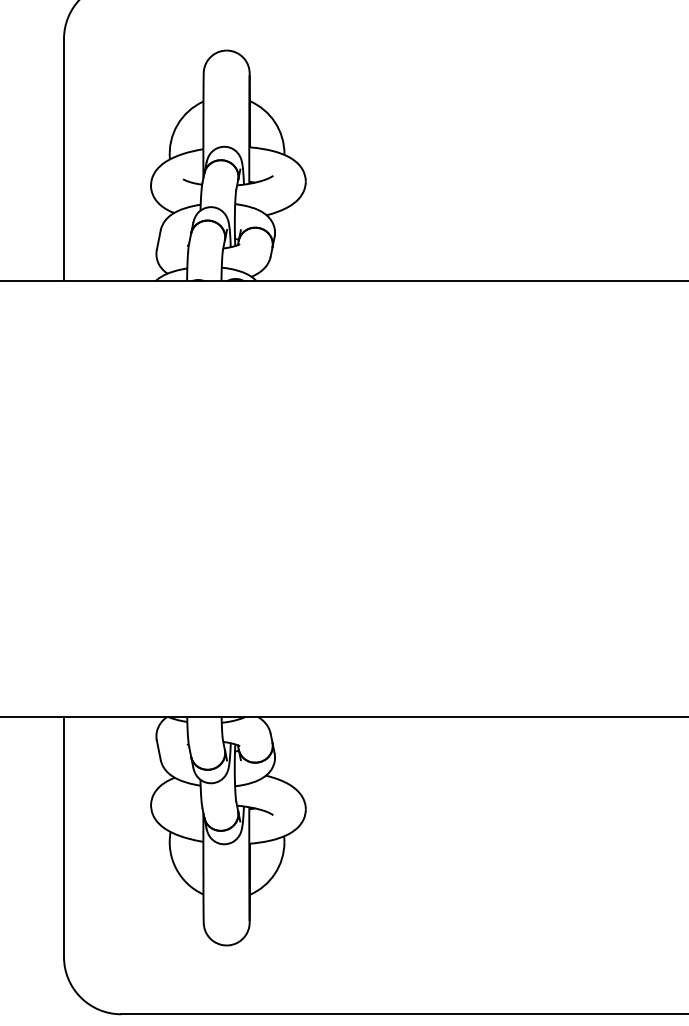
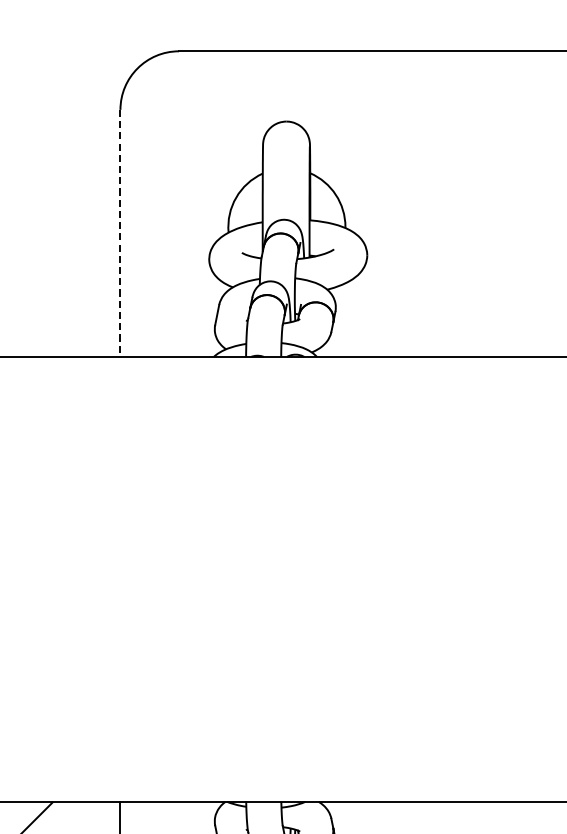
line: (63, 160) -> (119, 233), solid -> dashed

